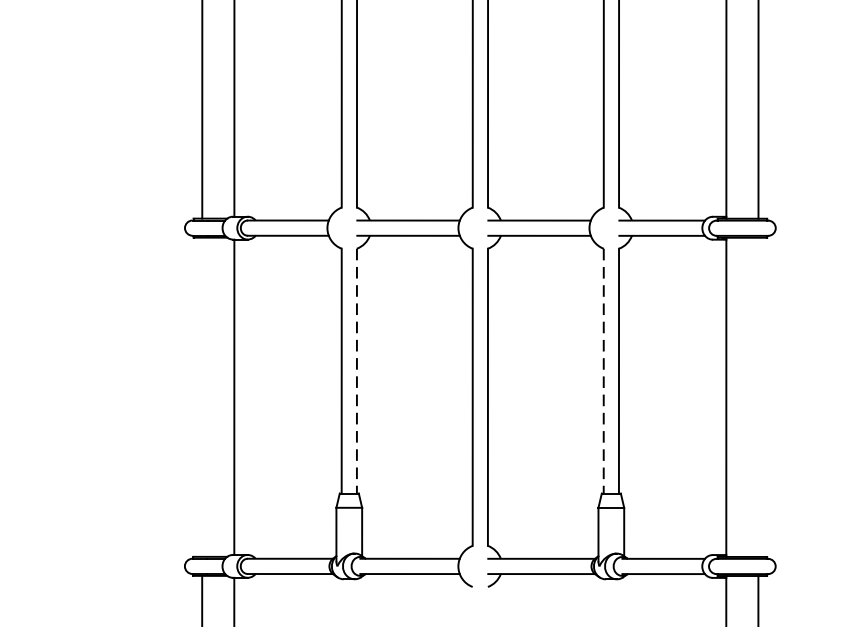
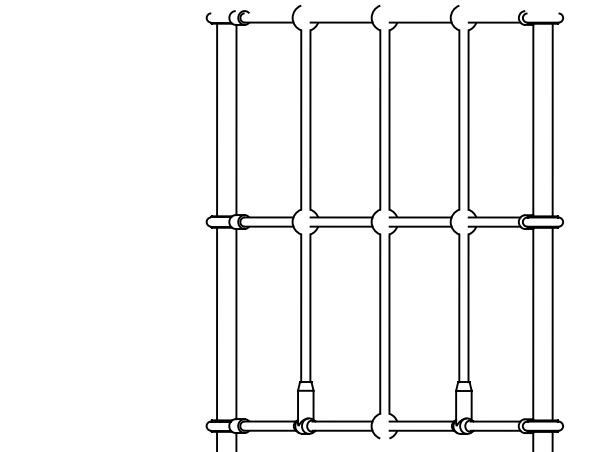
line: (357, 371) -> (310, 308), dashed -> solid
line: (604, 371) -> (459, 308), dashed -> solid
line: (202, 396) -> (217, 323), added
line: (758, 396) -> (552, 323), added

